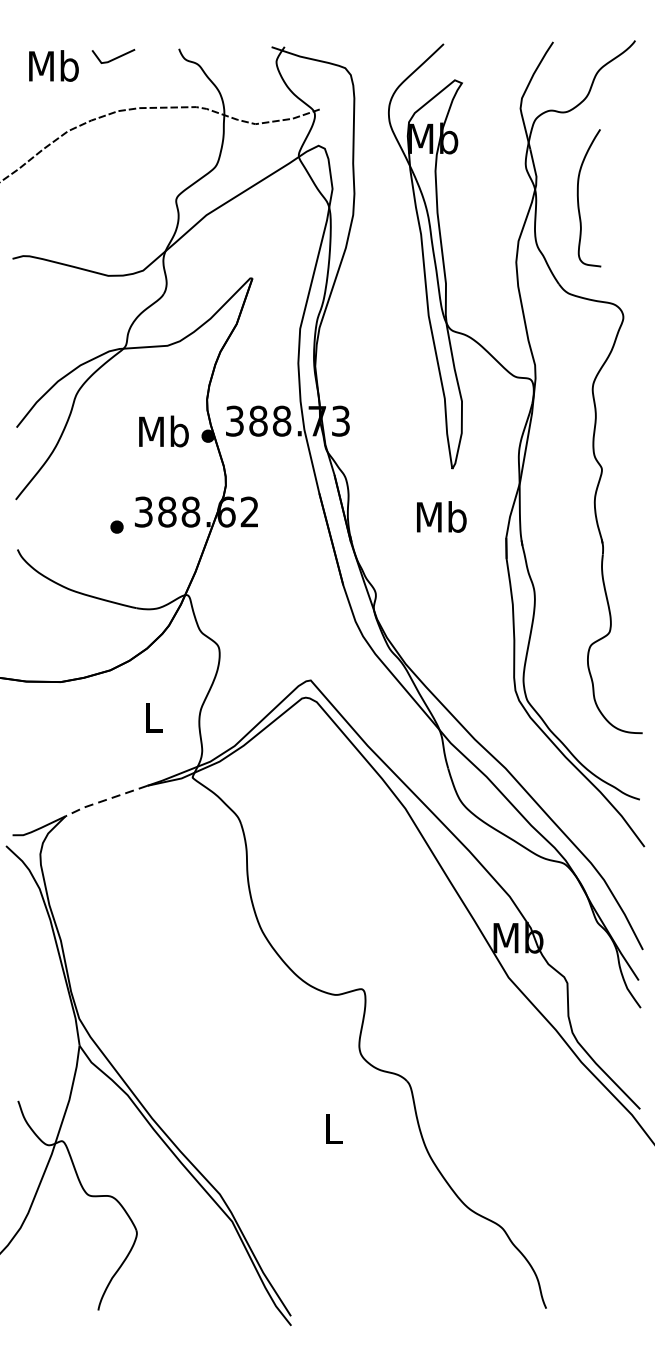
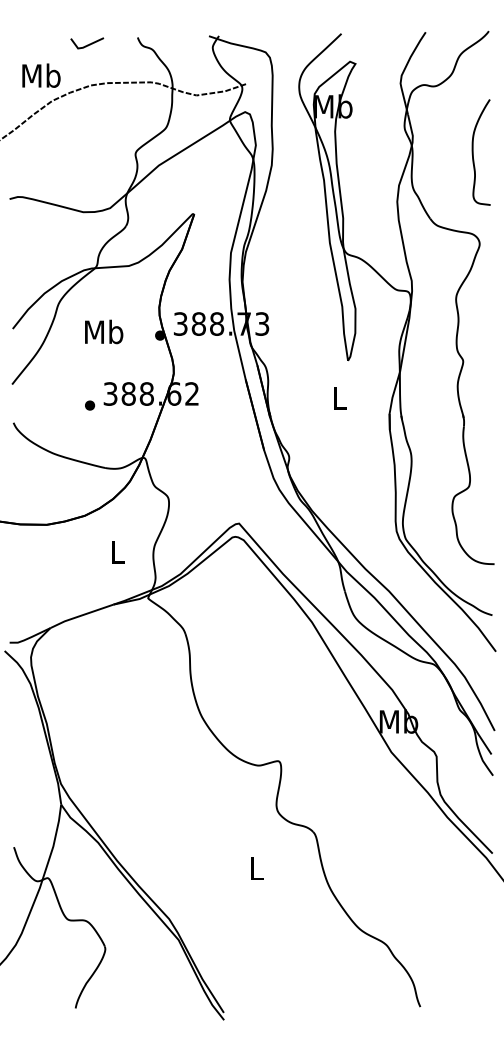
text: (53, 65) -> (41, 75), moved
curve: (578, 198) -> (473, 152), moved
text: (164, 430) -> (104, 331), moved
text: (441, 516) -> (339, 397), Mb -> L
line: (104, 799) -> (80, 615), dashed -> solid

